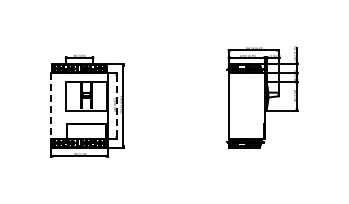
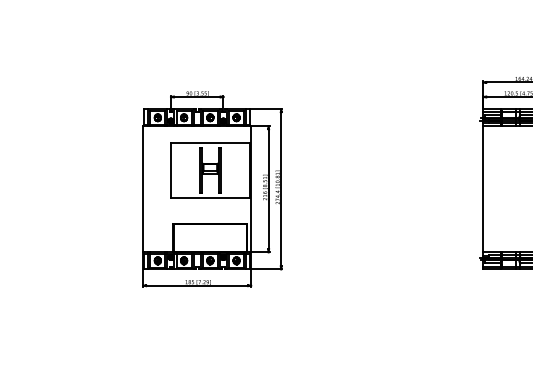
line: (51, 105) -> (143, 188), dashed -> solid
line: (116, 106) -> (268, 190), dashed -> solid

